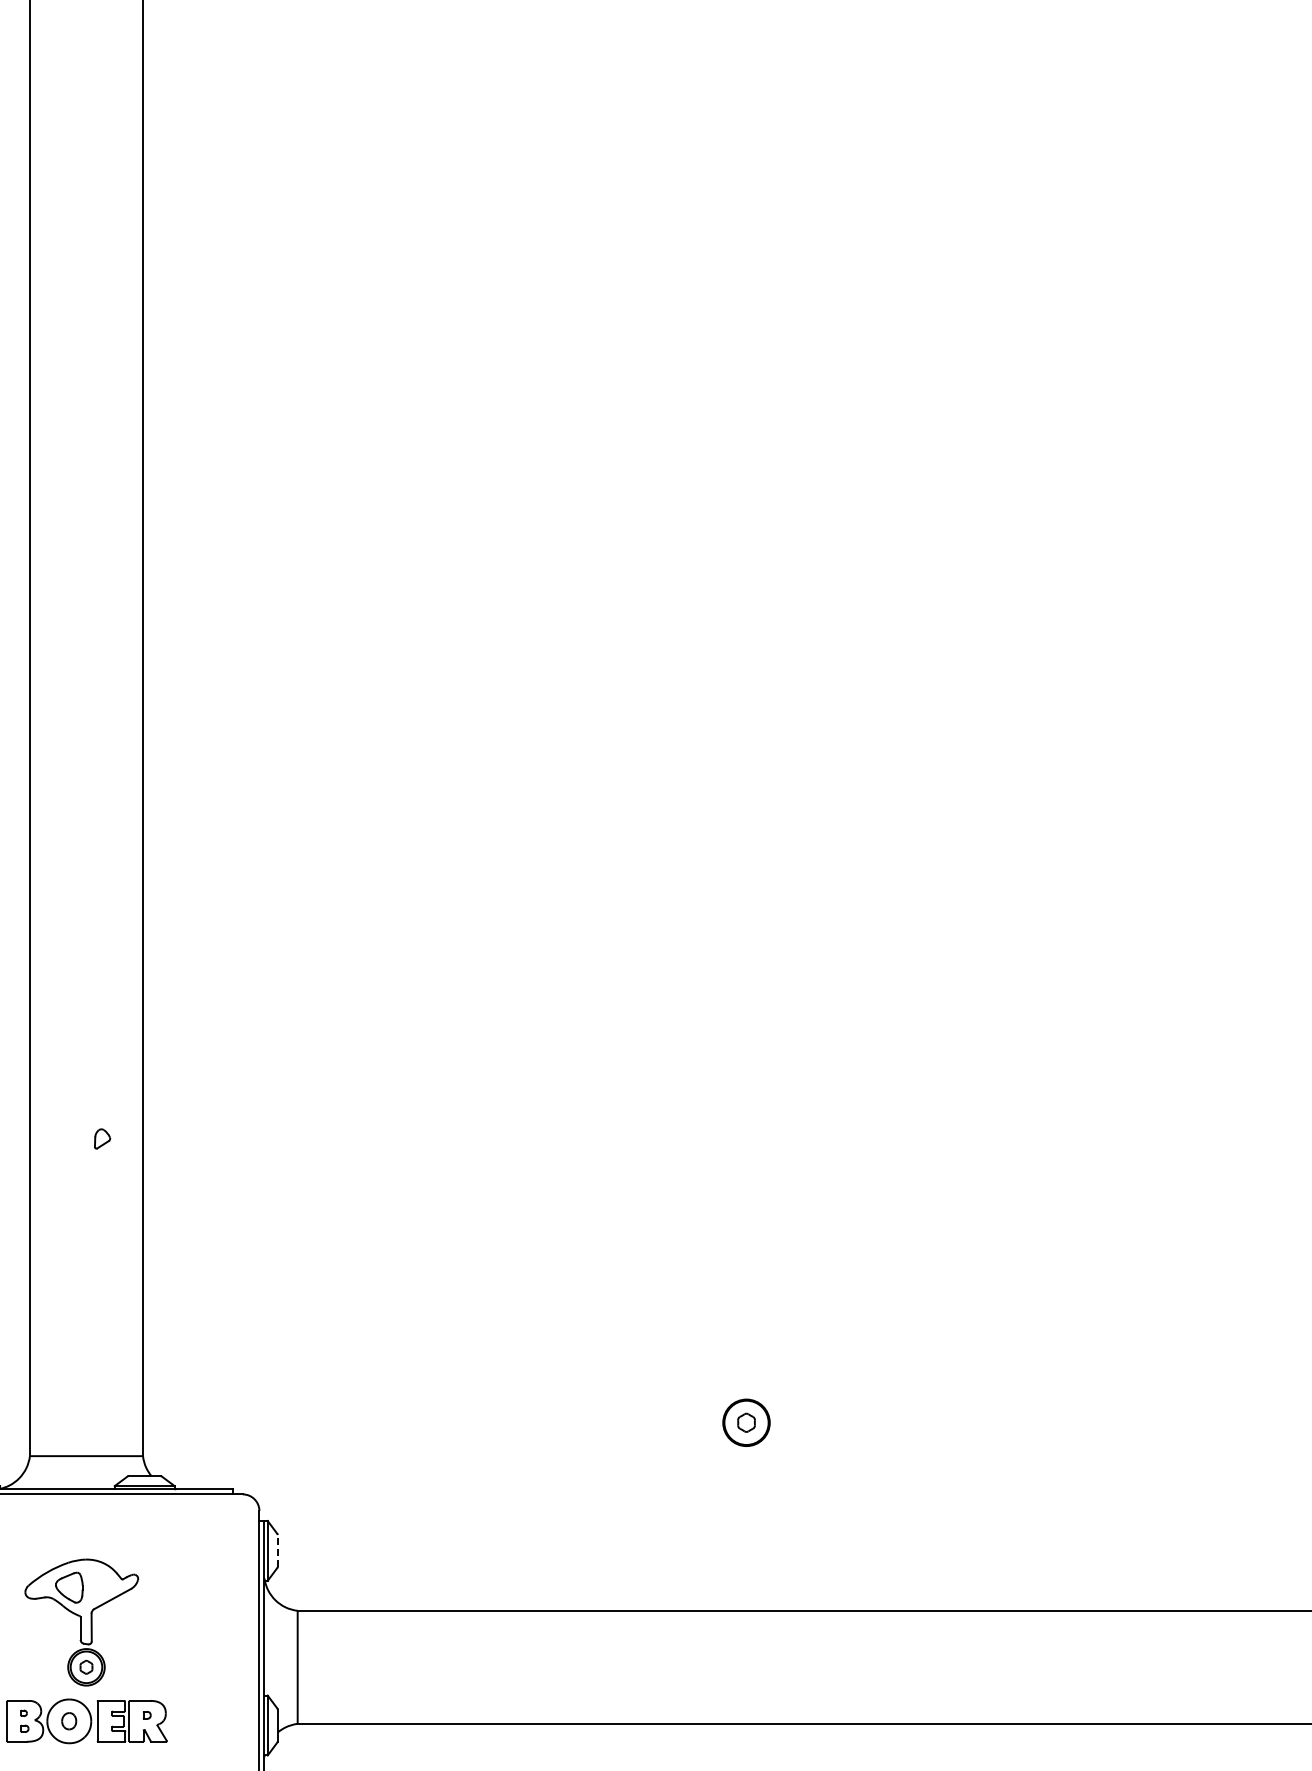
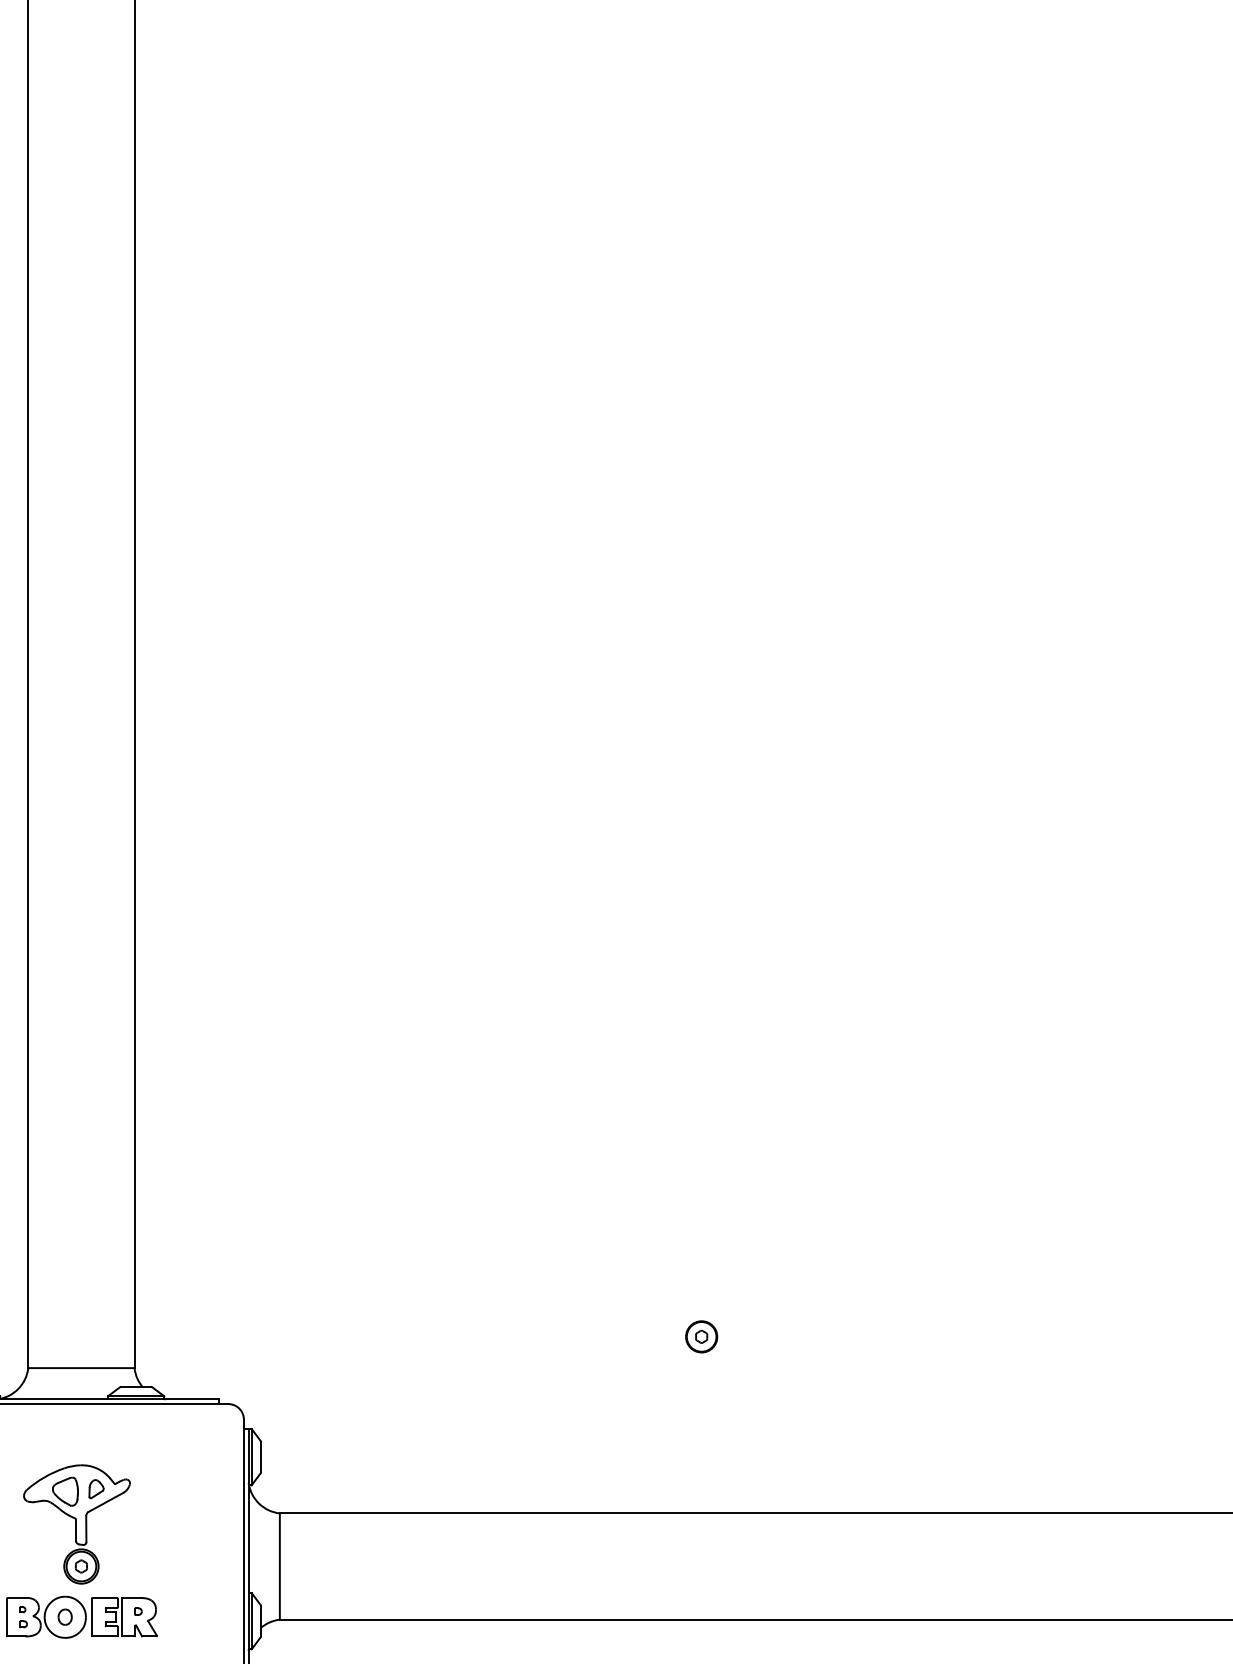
part: (102, 1138) -> (96, 1488), moved
part: (746, 1422) -> (701, 1336), size x0.71
line: (277, 1550) -> (260, 1456), dashed -> solid

